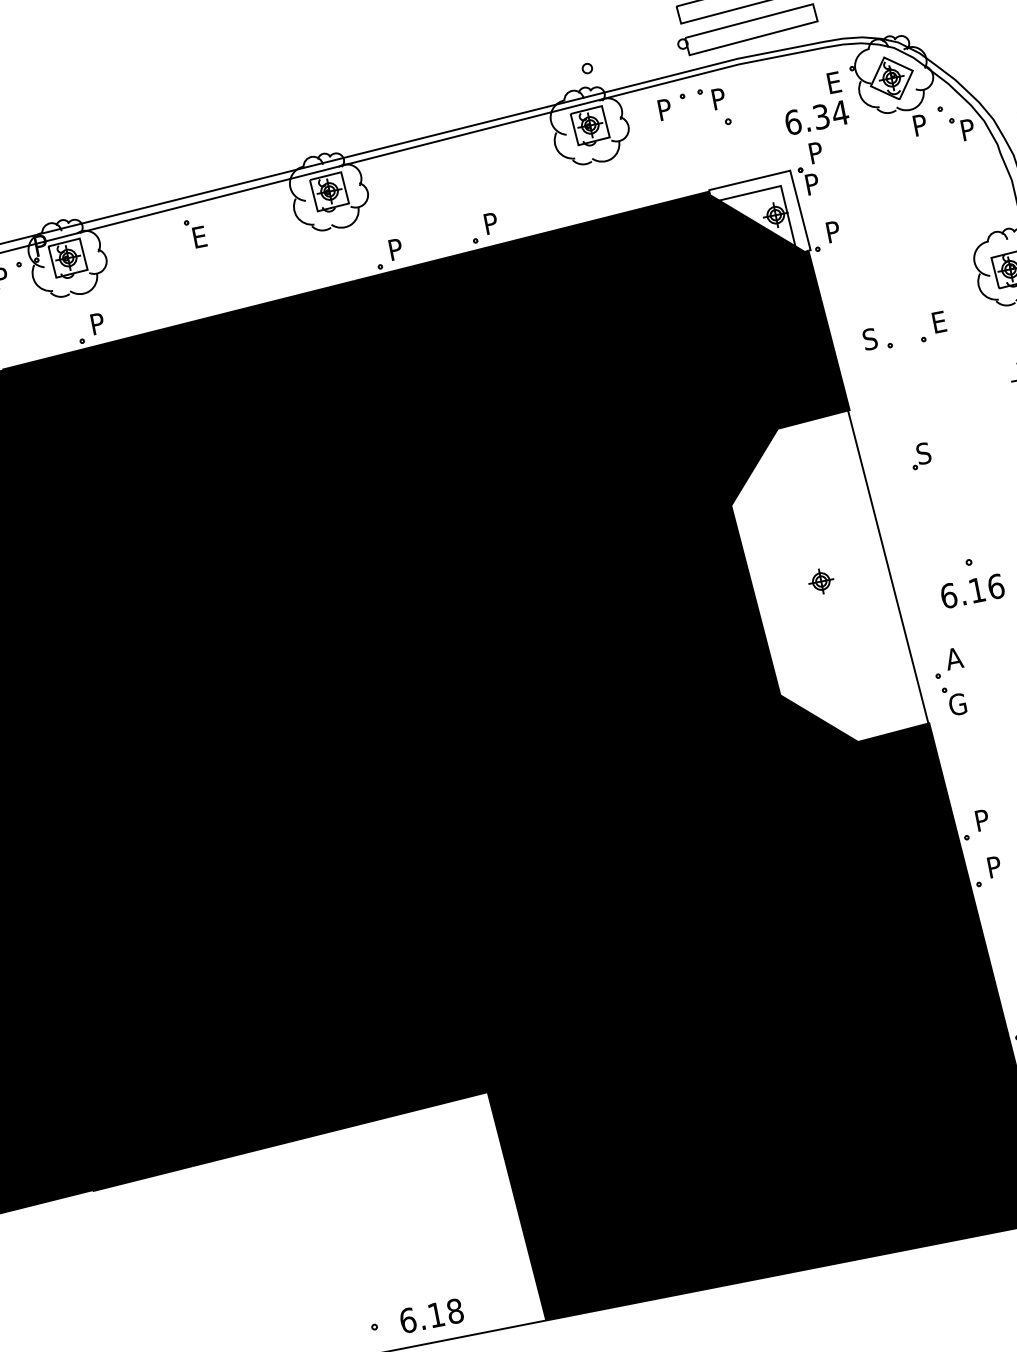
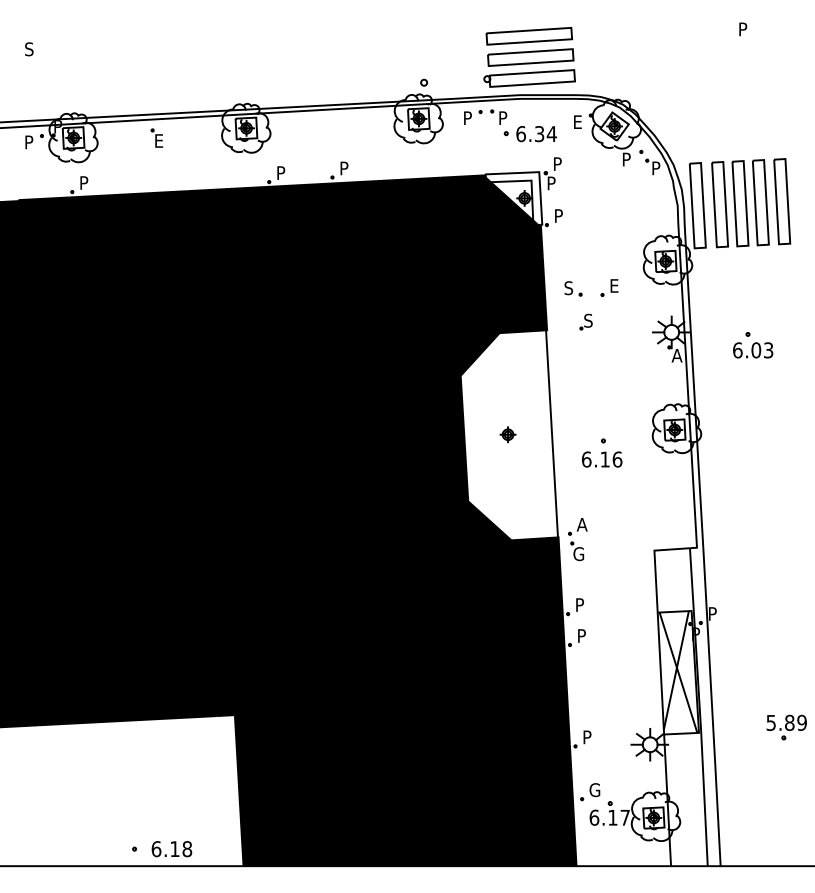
text: (816, 118) -> (536, 134), moved
part: (919, 455) -> (585, 321), moved
part: (951, 682) -> (577, 539), moved

